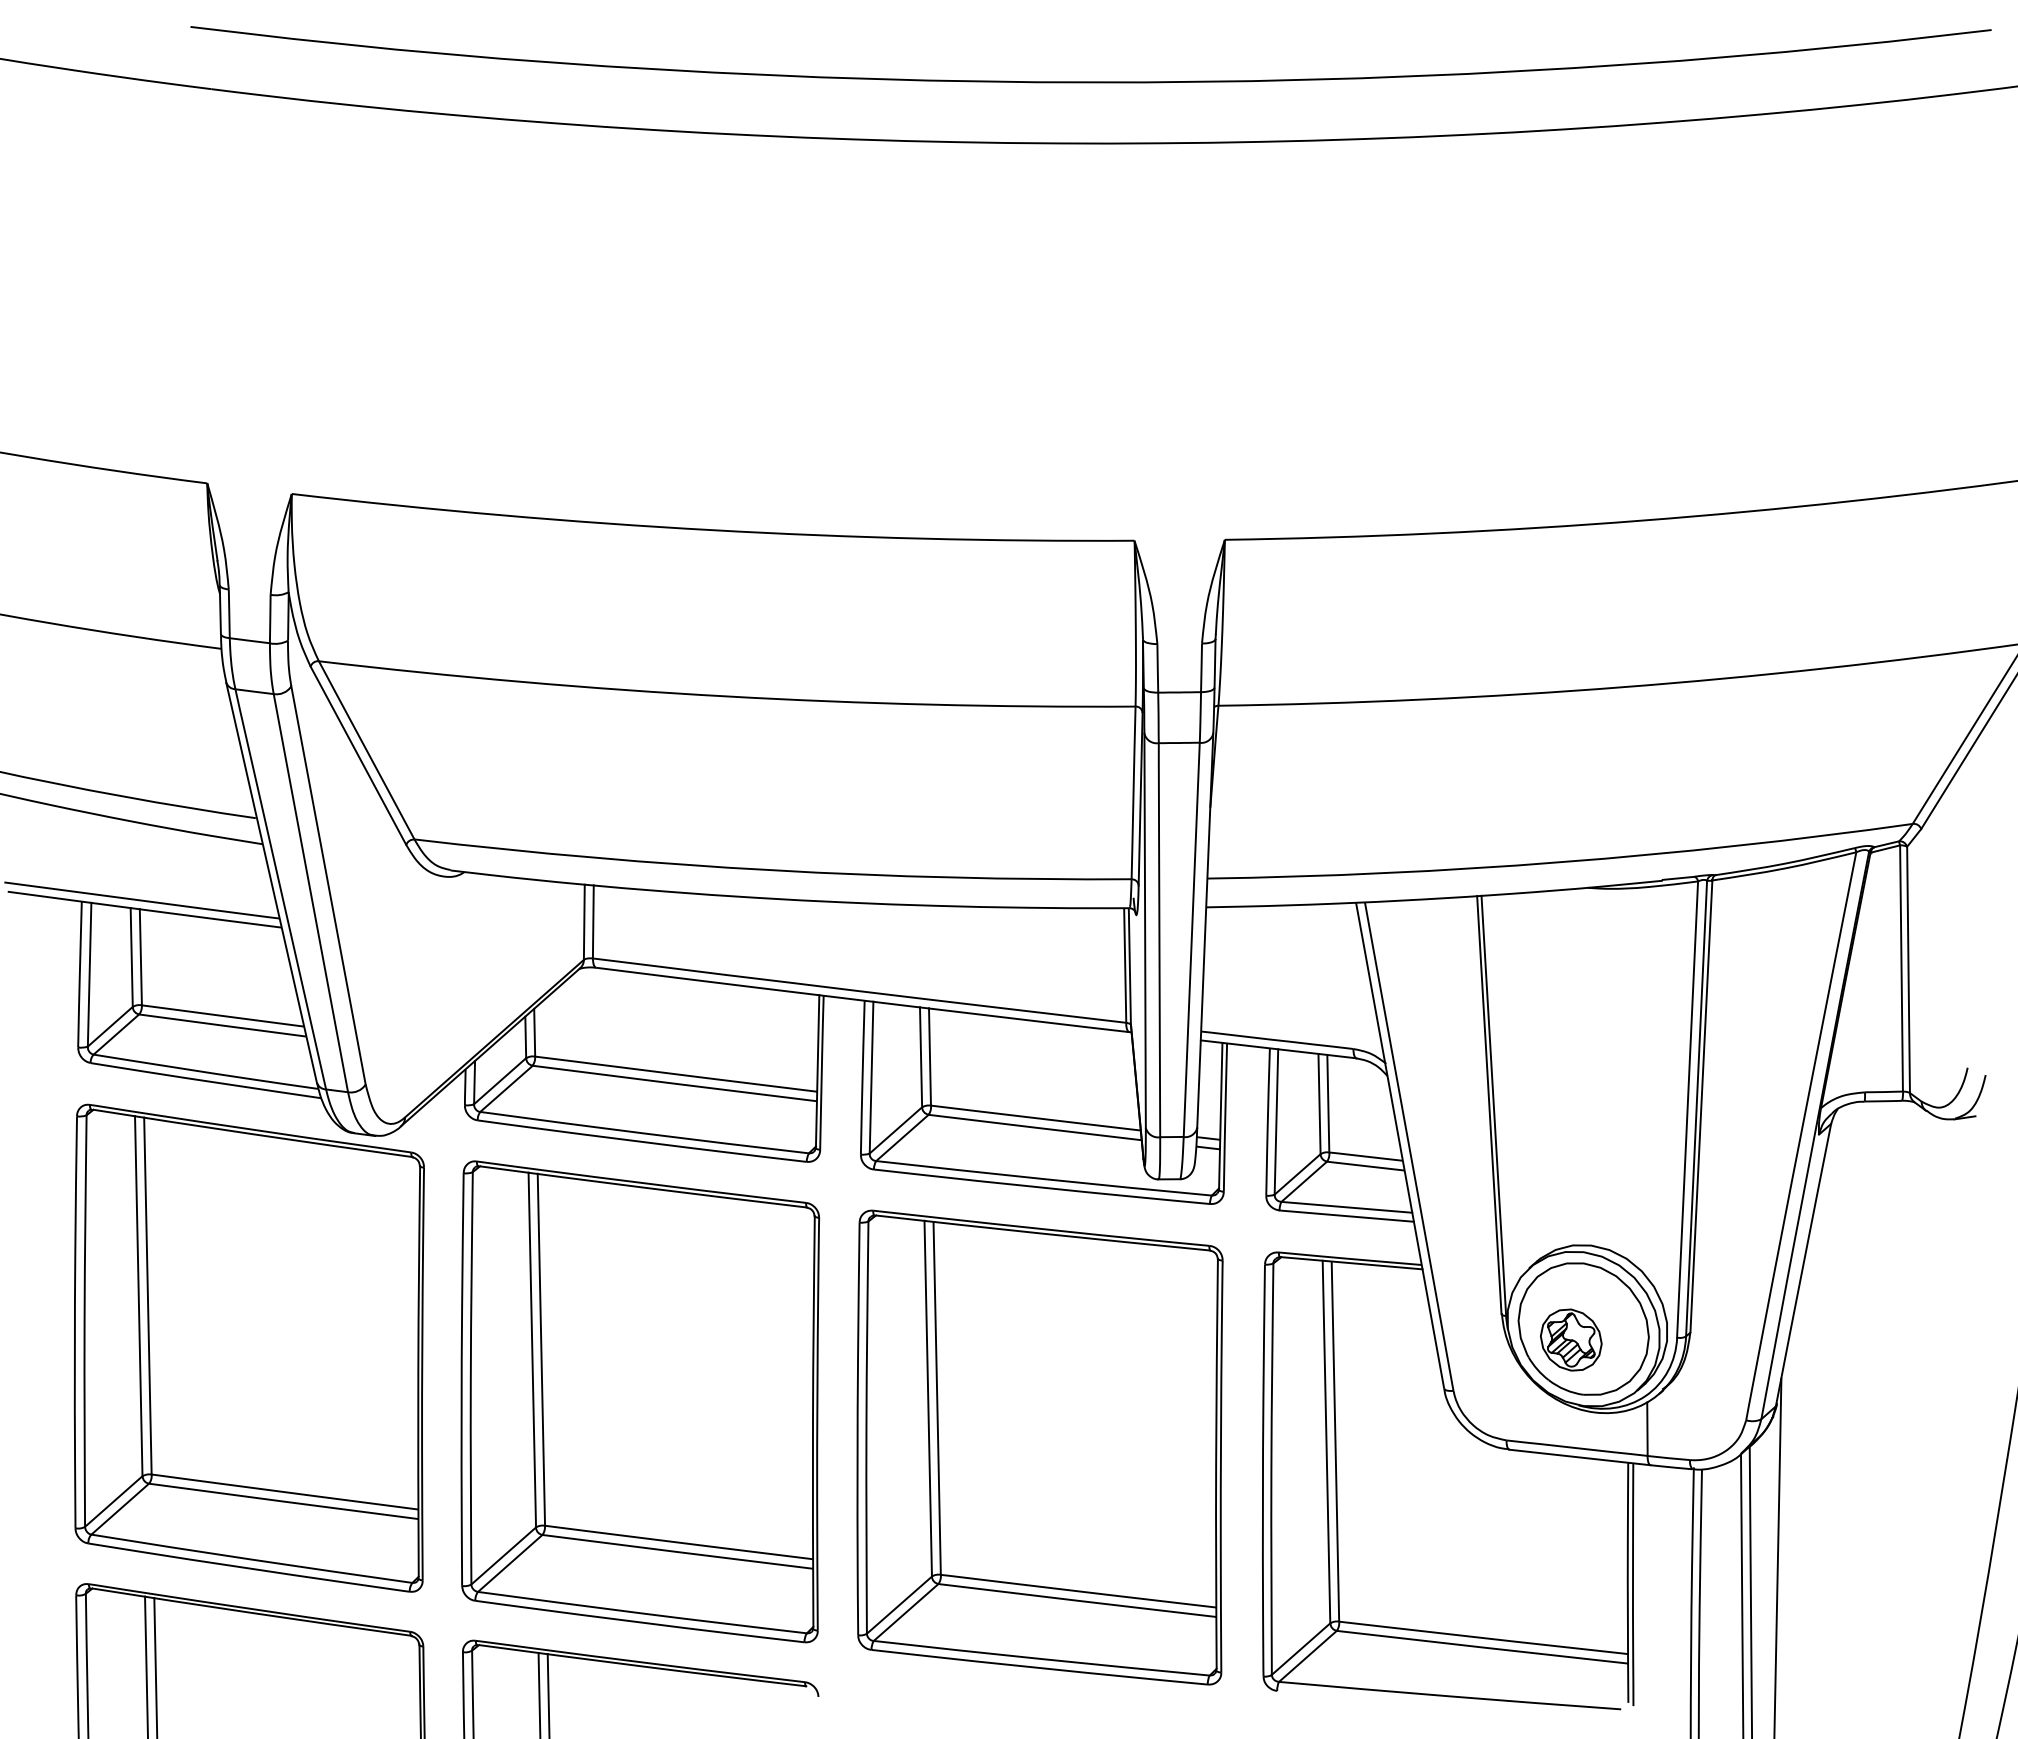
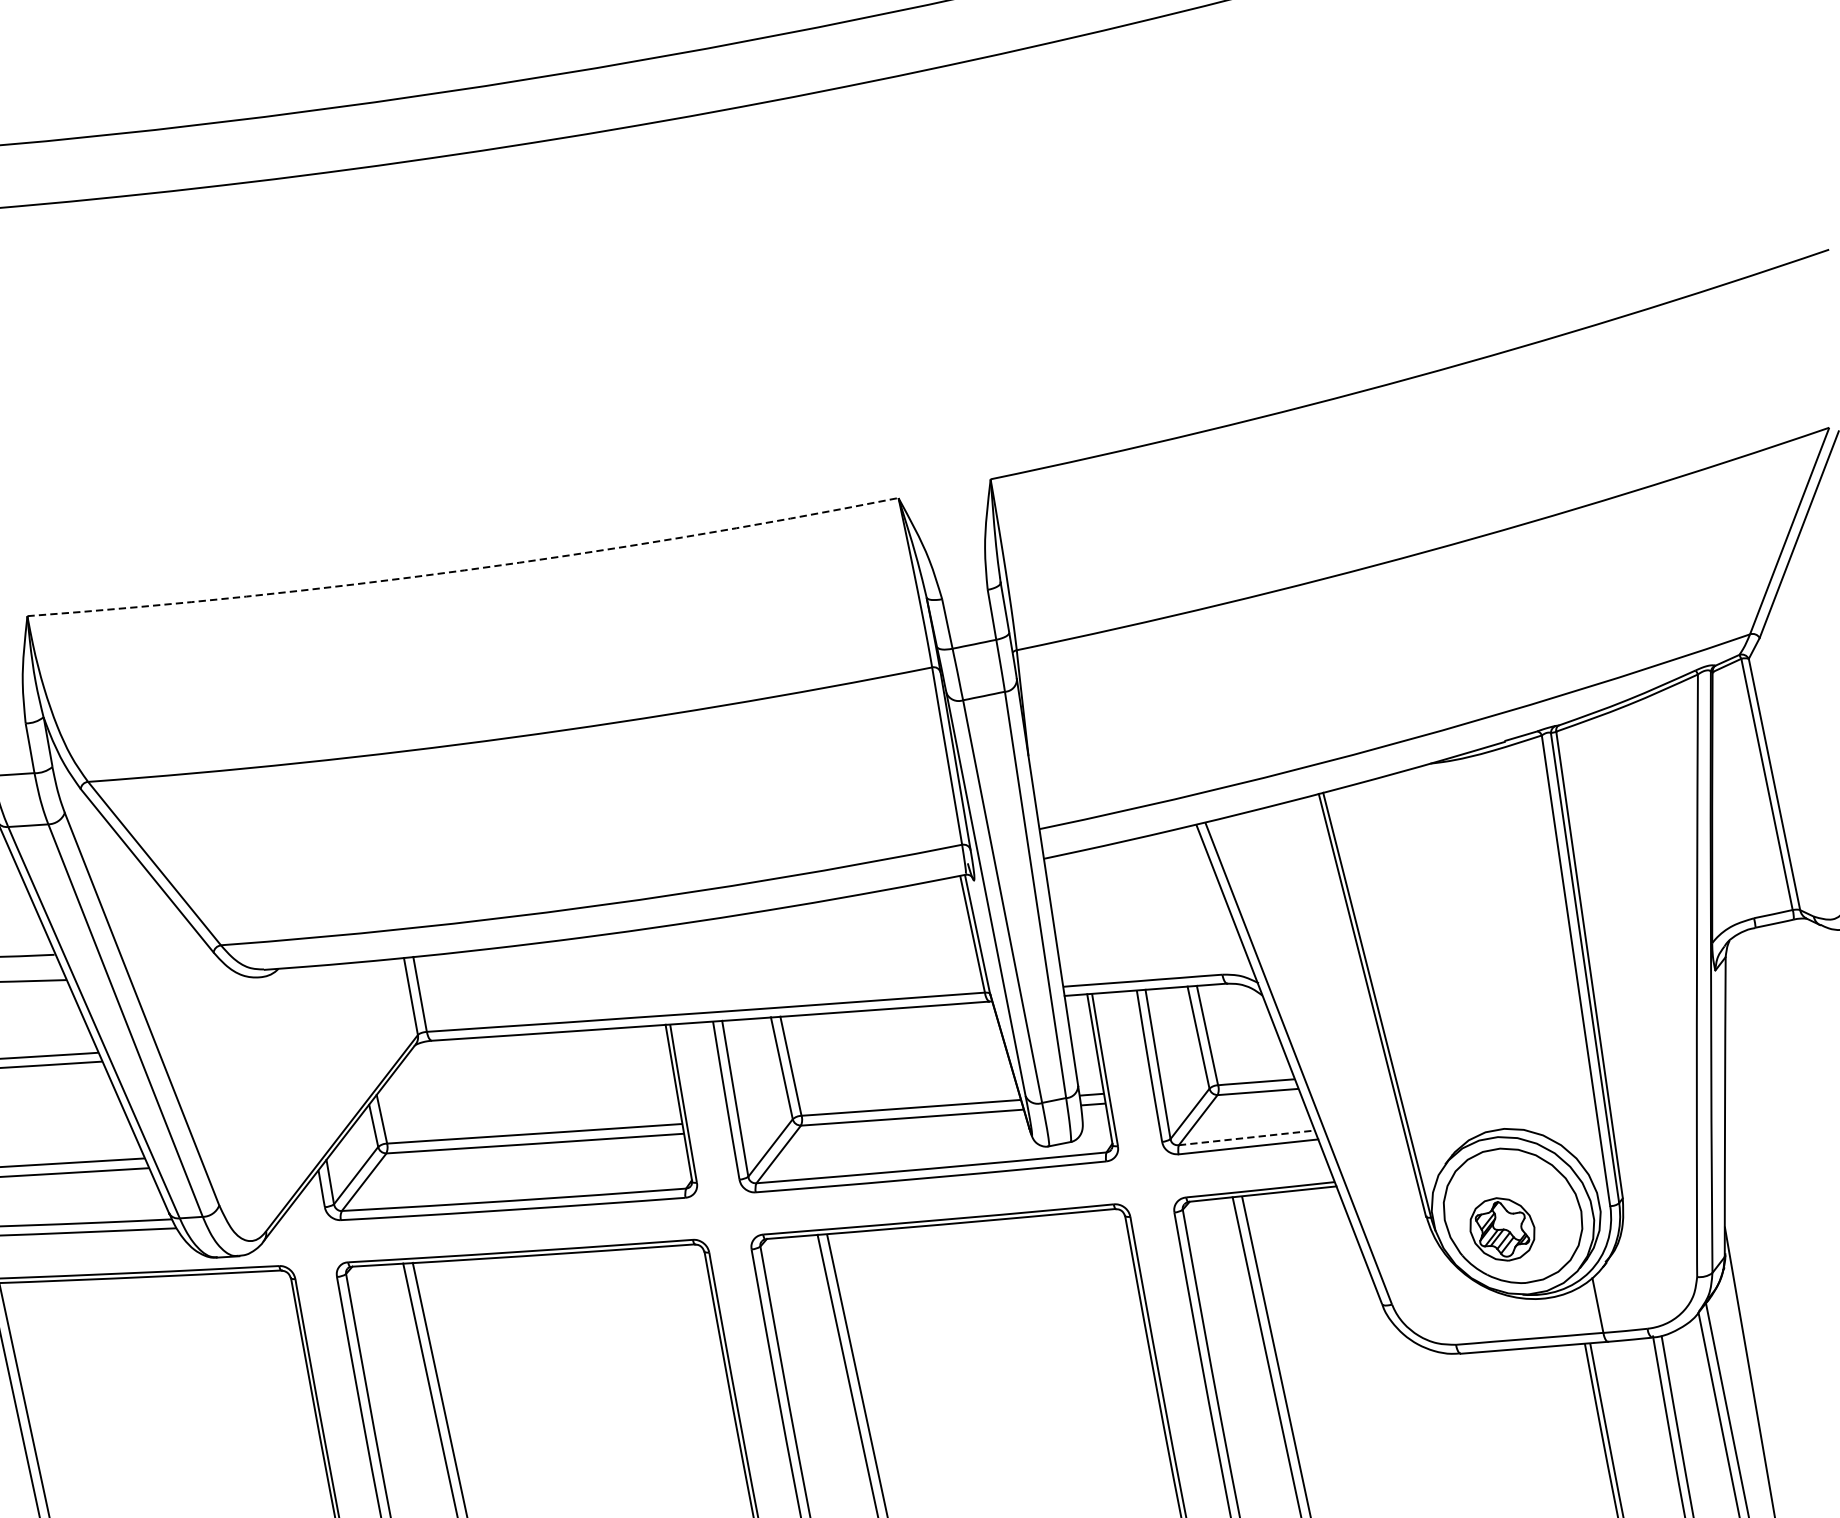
arc: (712, 530) -> (464, 570), solid -> dashed
line: (1346, 1207) -> (1246, 1138), solid -> dashed

